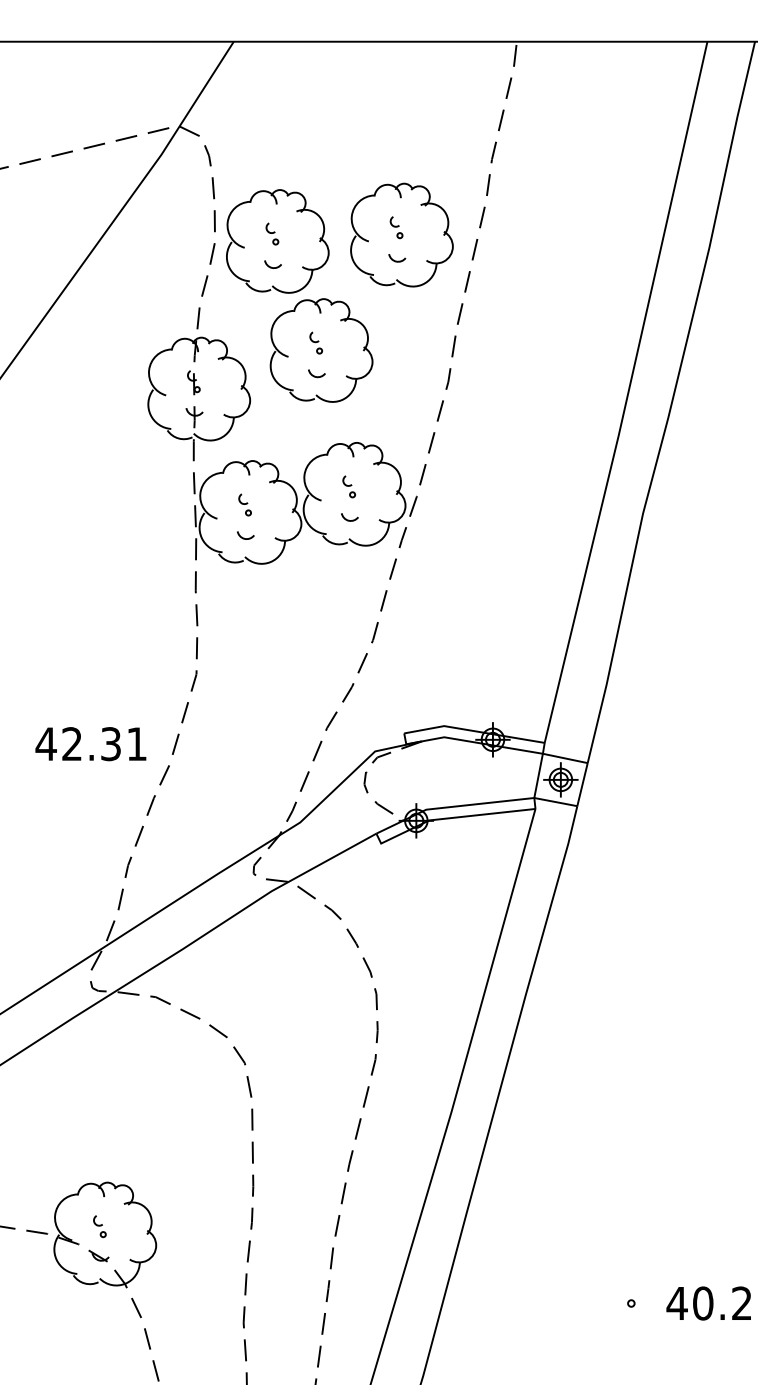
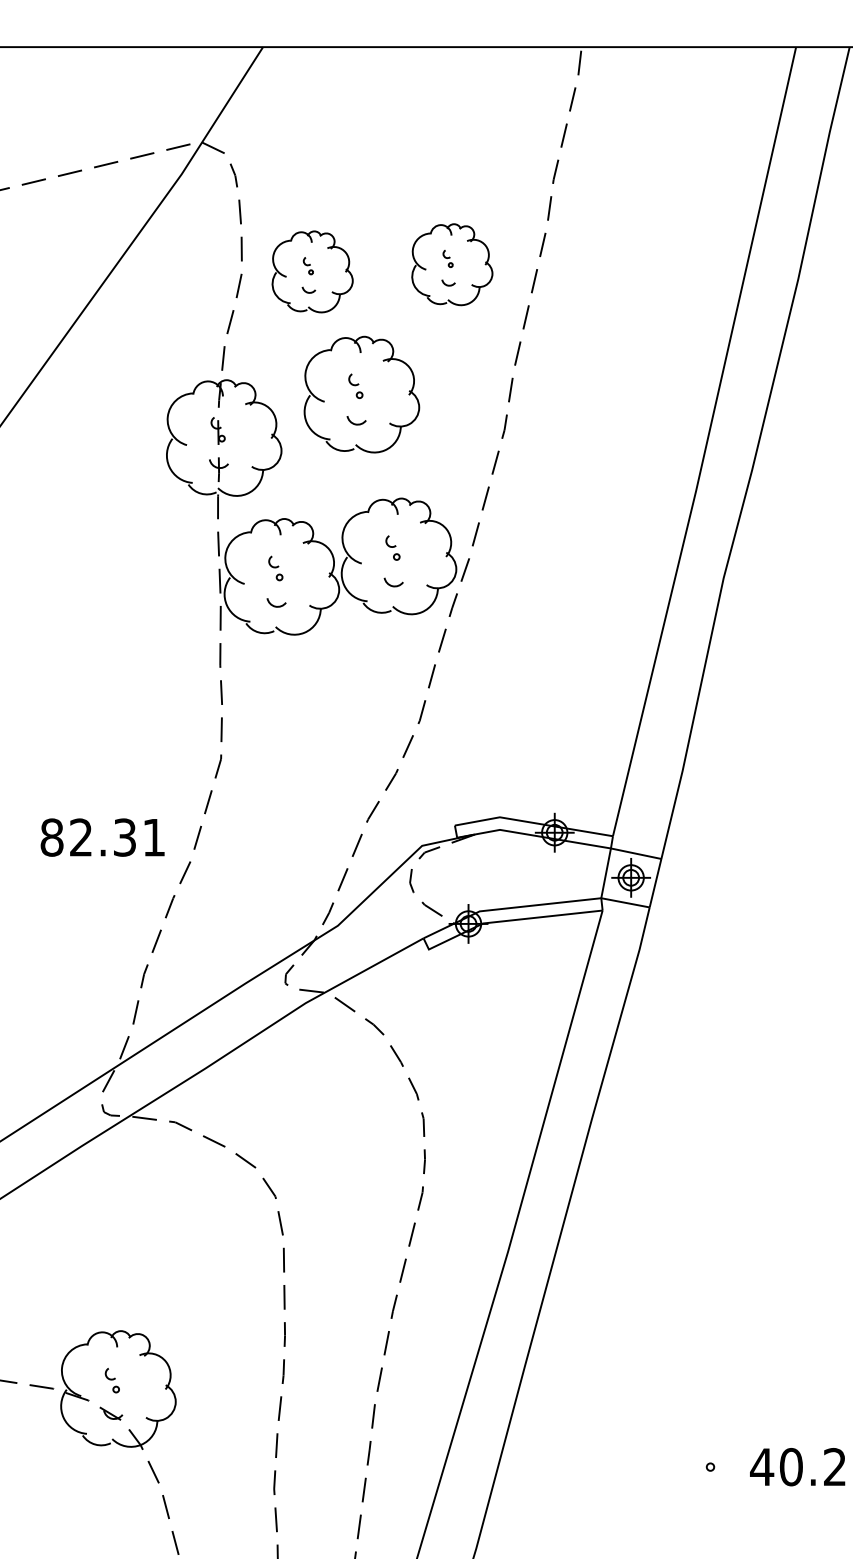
part: (401, 234) -> (451, 264), size x0.7
part: (277, 241) -> (312, 271), size x0.7
text: (45, 744) -> (51, 838), 42.31 -> 82.31

